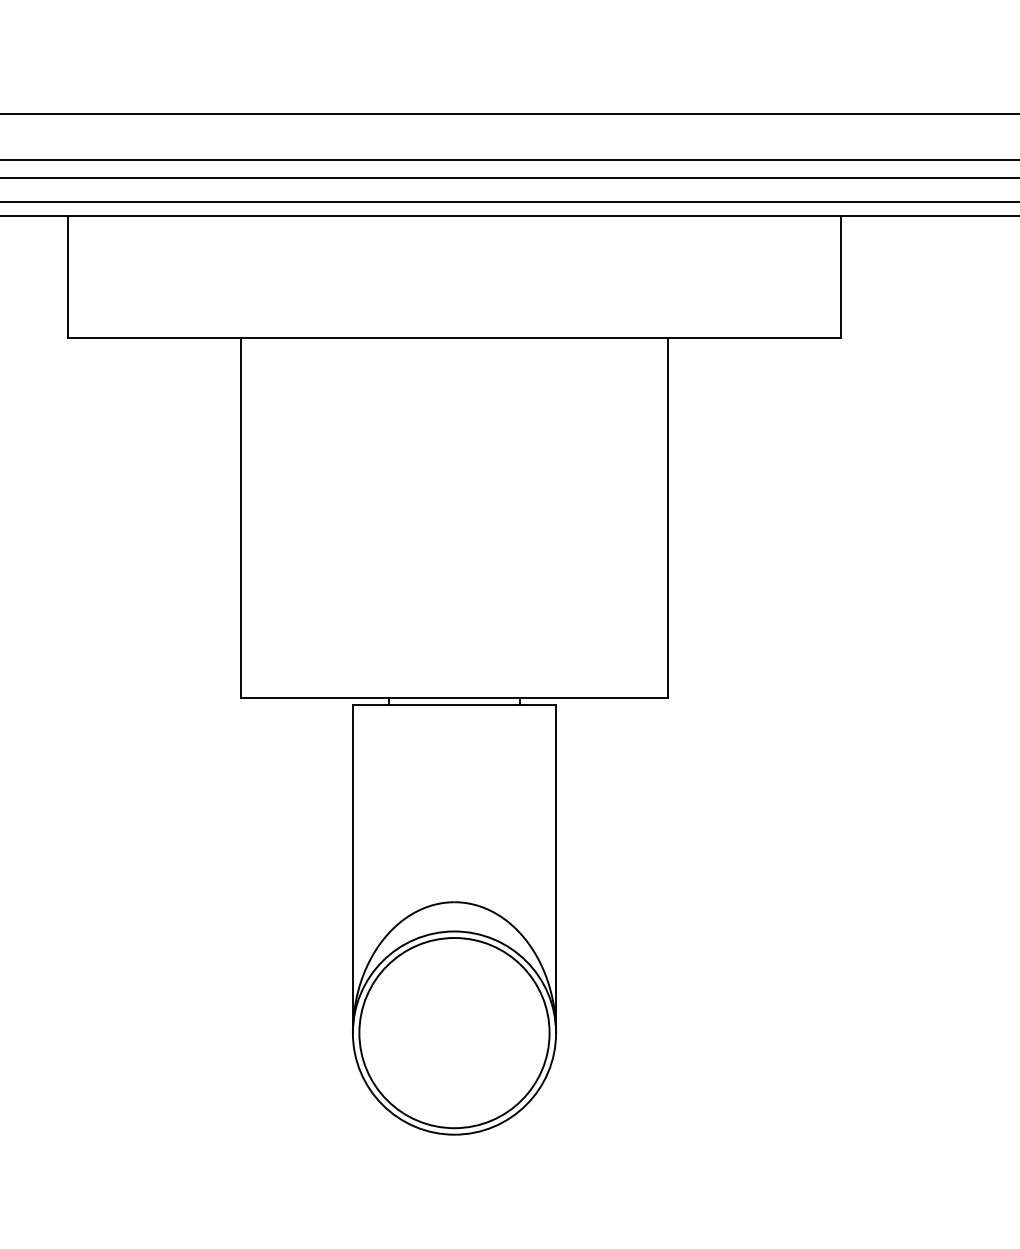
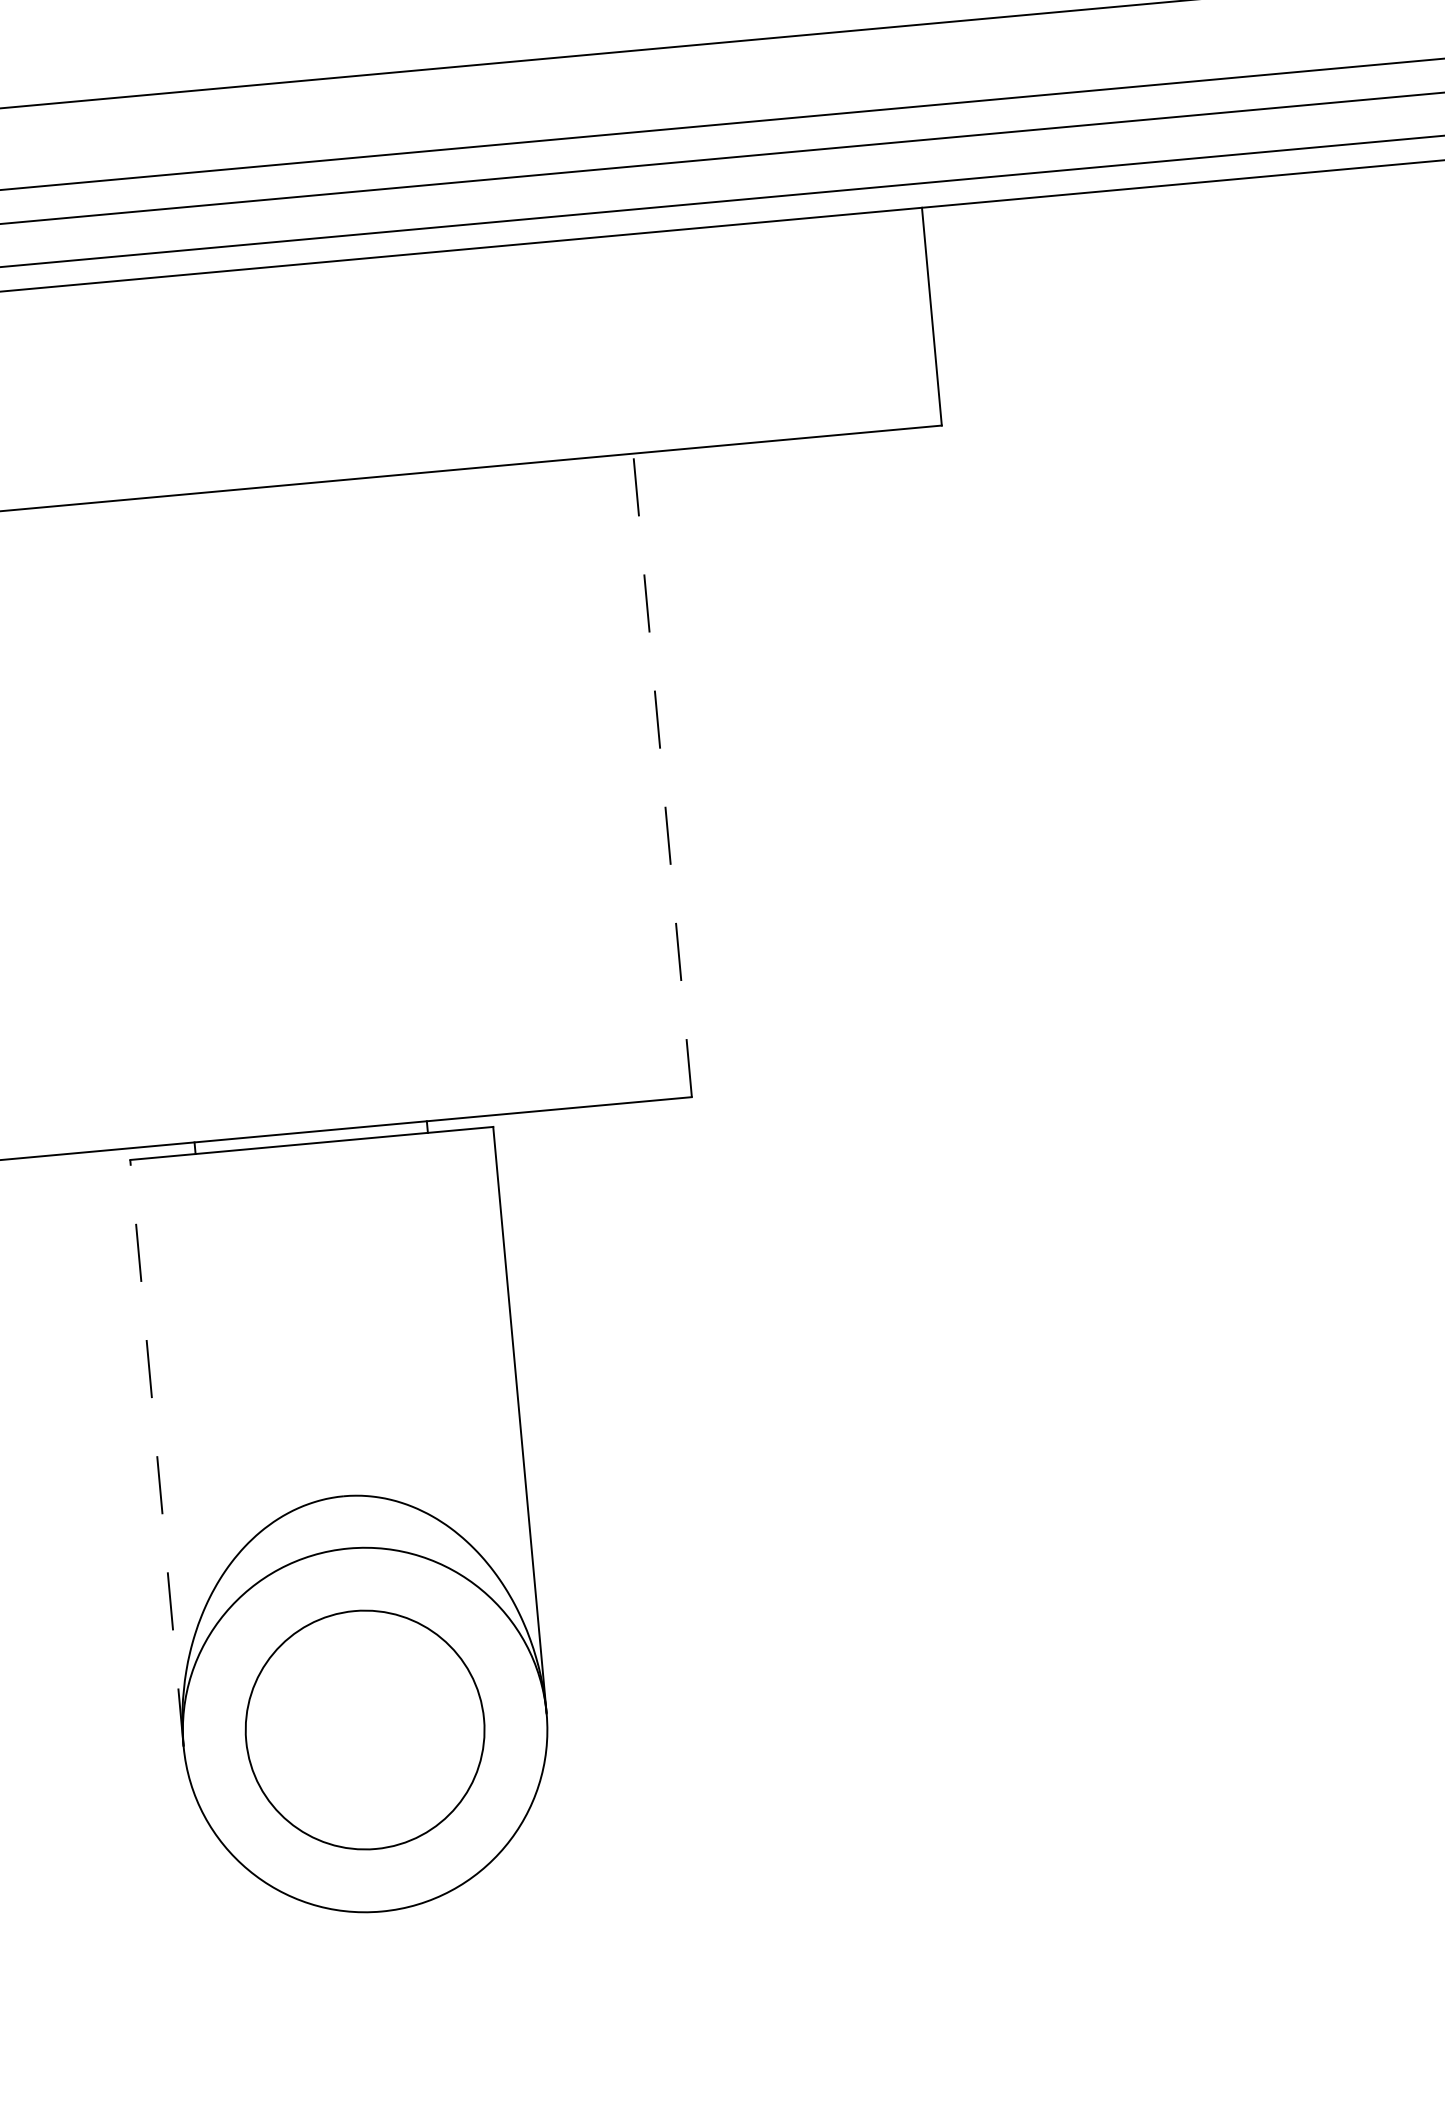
line: (667, 517) -> (661, 774), solid -> dashed
line: (352, 868) -> (156, 1452), solid -> dashed
circle: (454, 1032) -> (365, 1728), size x0.7

